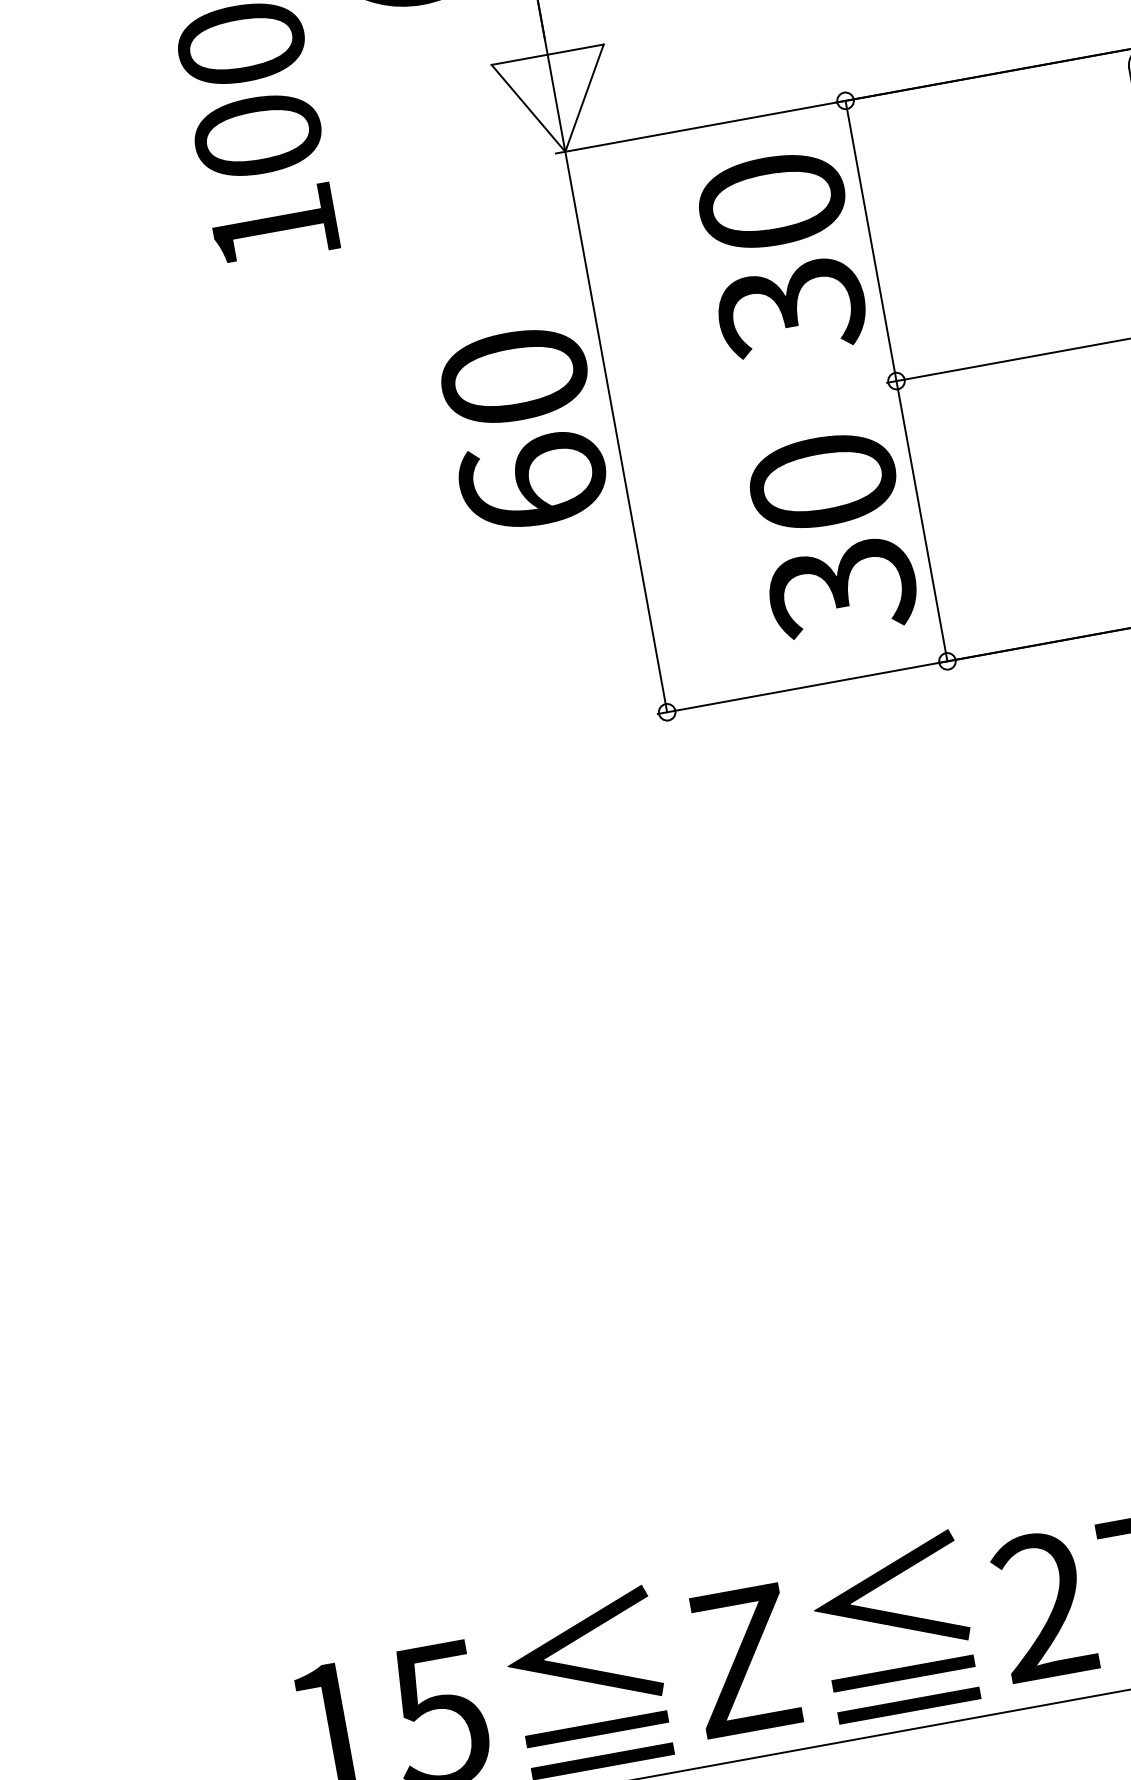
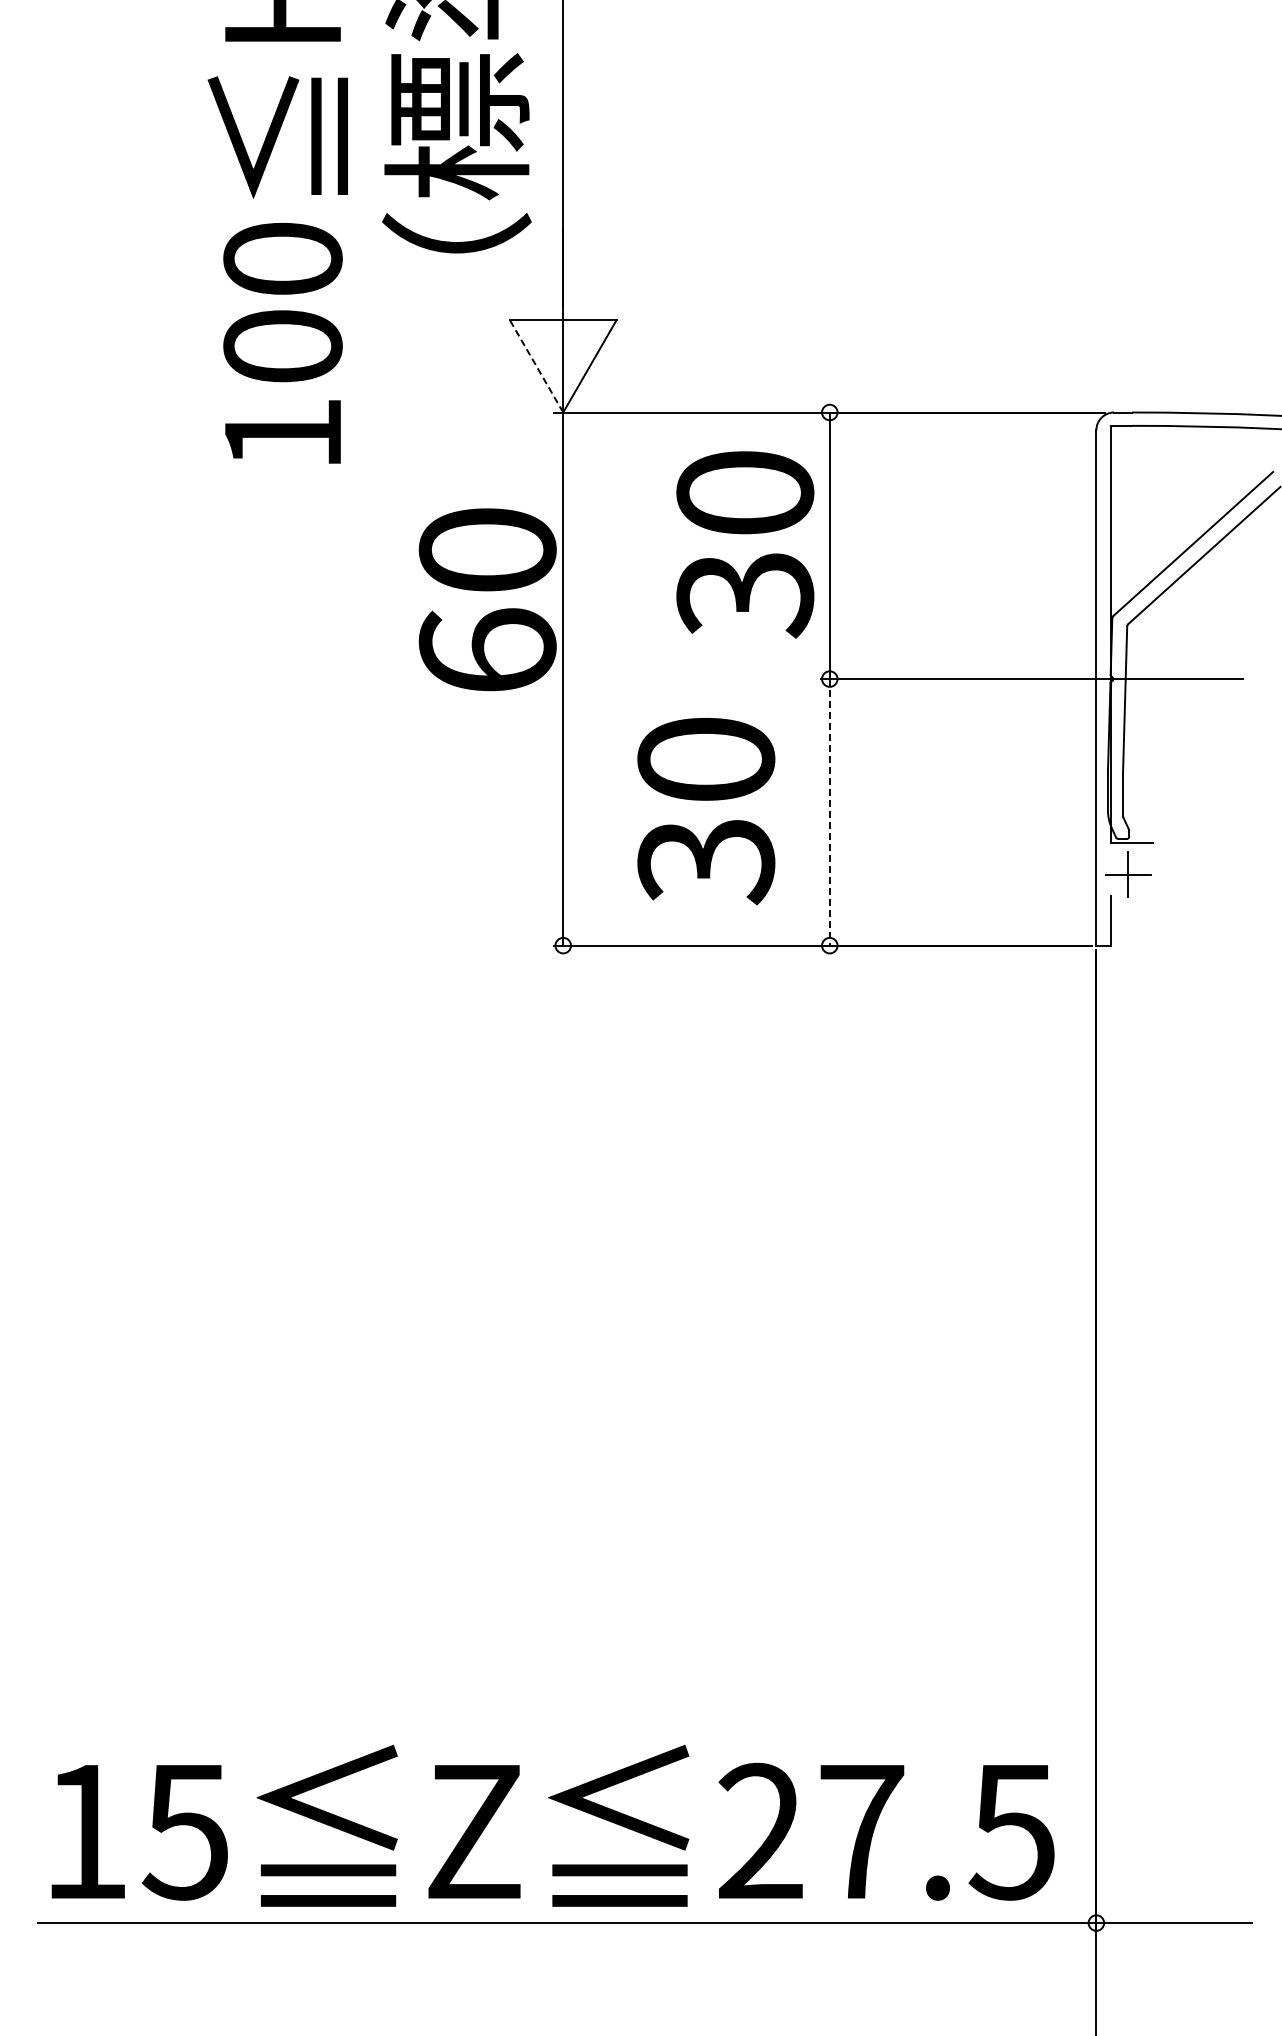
line: (528, 107) -> (536, 365), solid -> dashed
text: (523, 428) -> (487, 599), moved
line: (921, 521) -> (829, 812), solid -> dashed
text: (833, 536) -> (706, 811), moved

